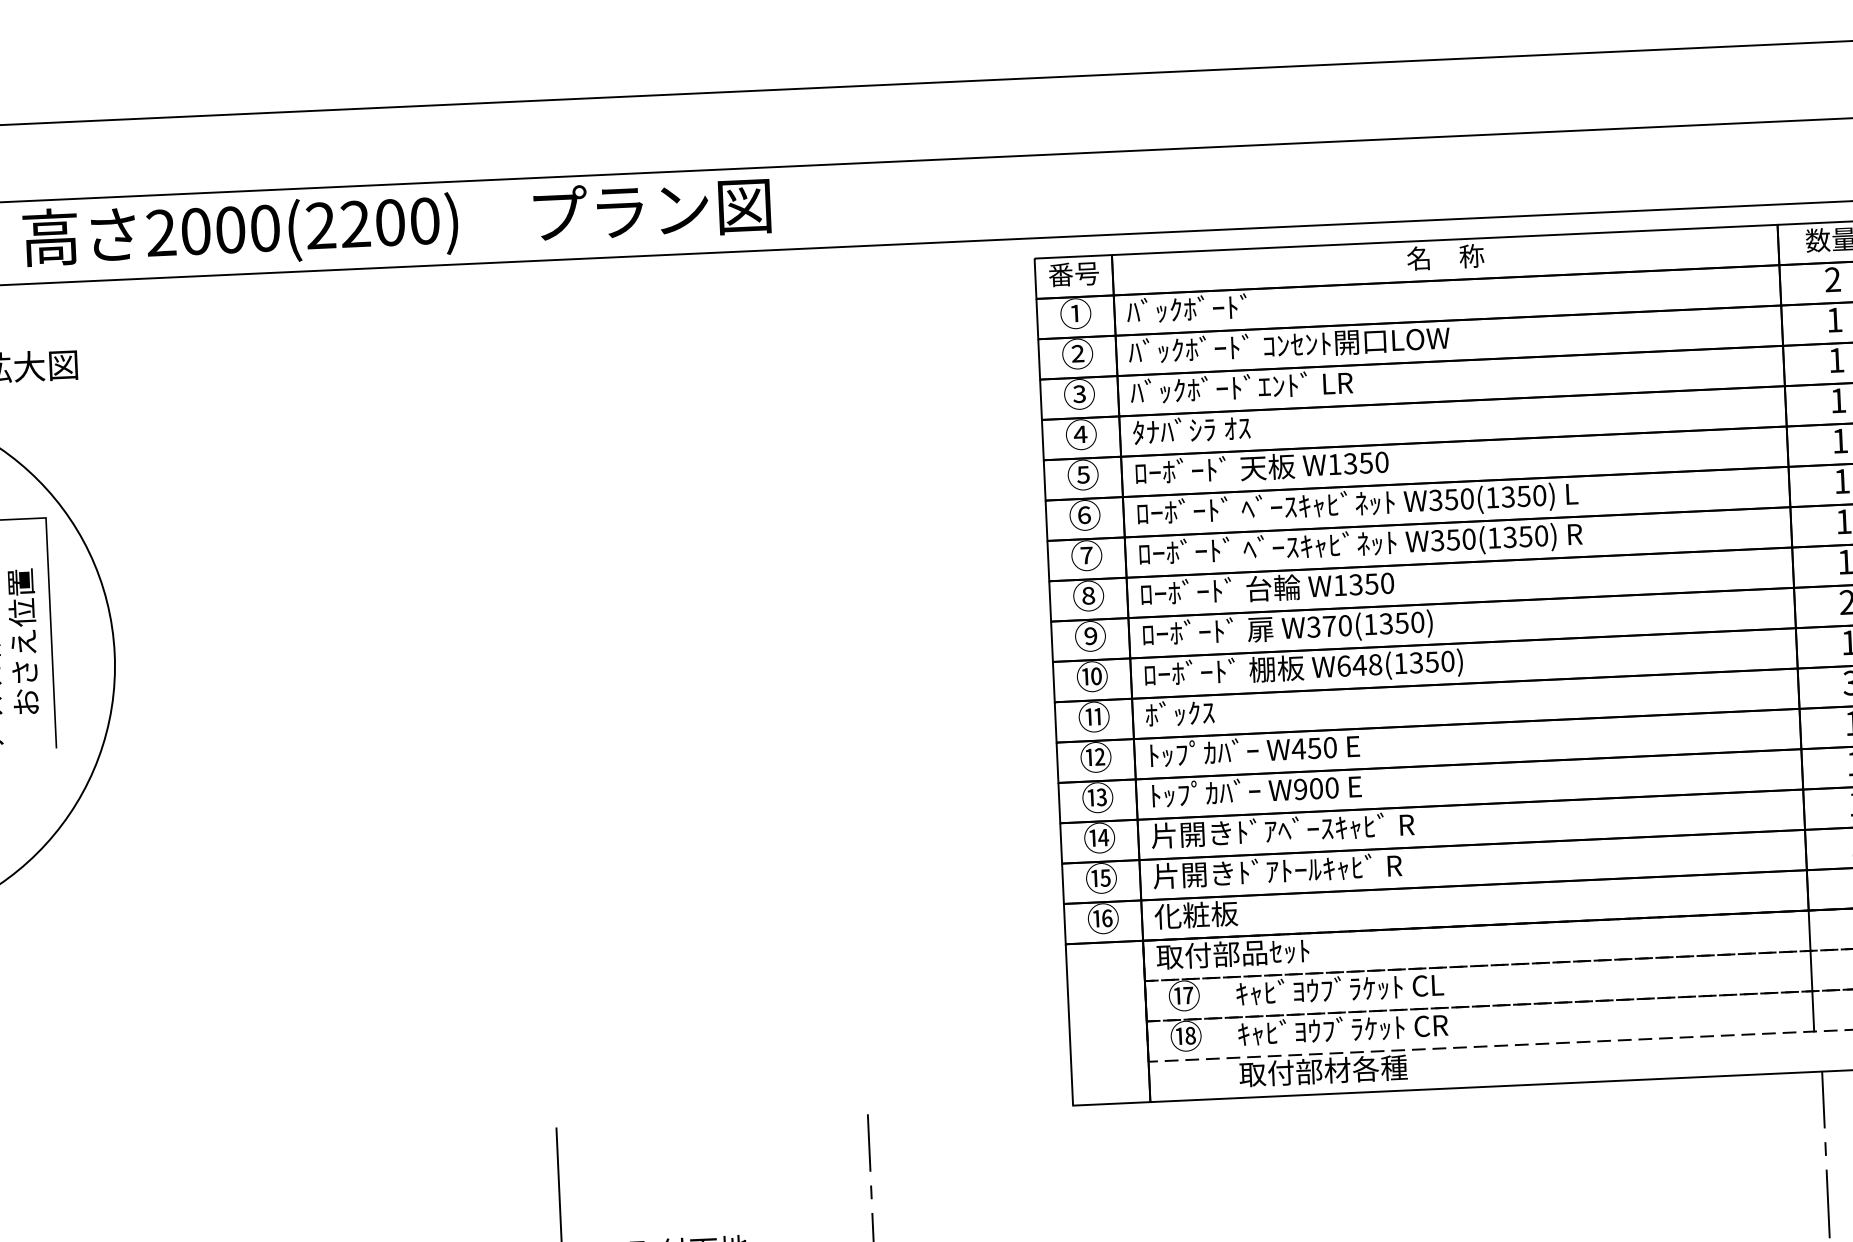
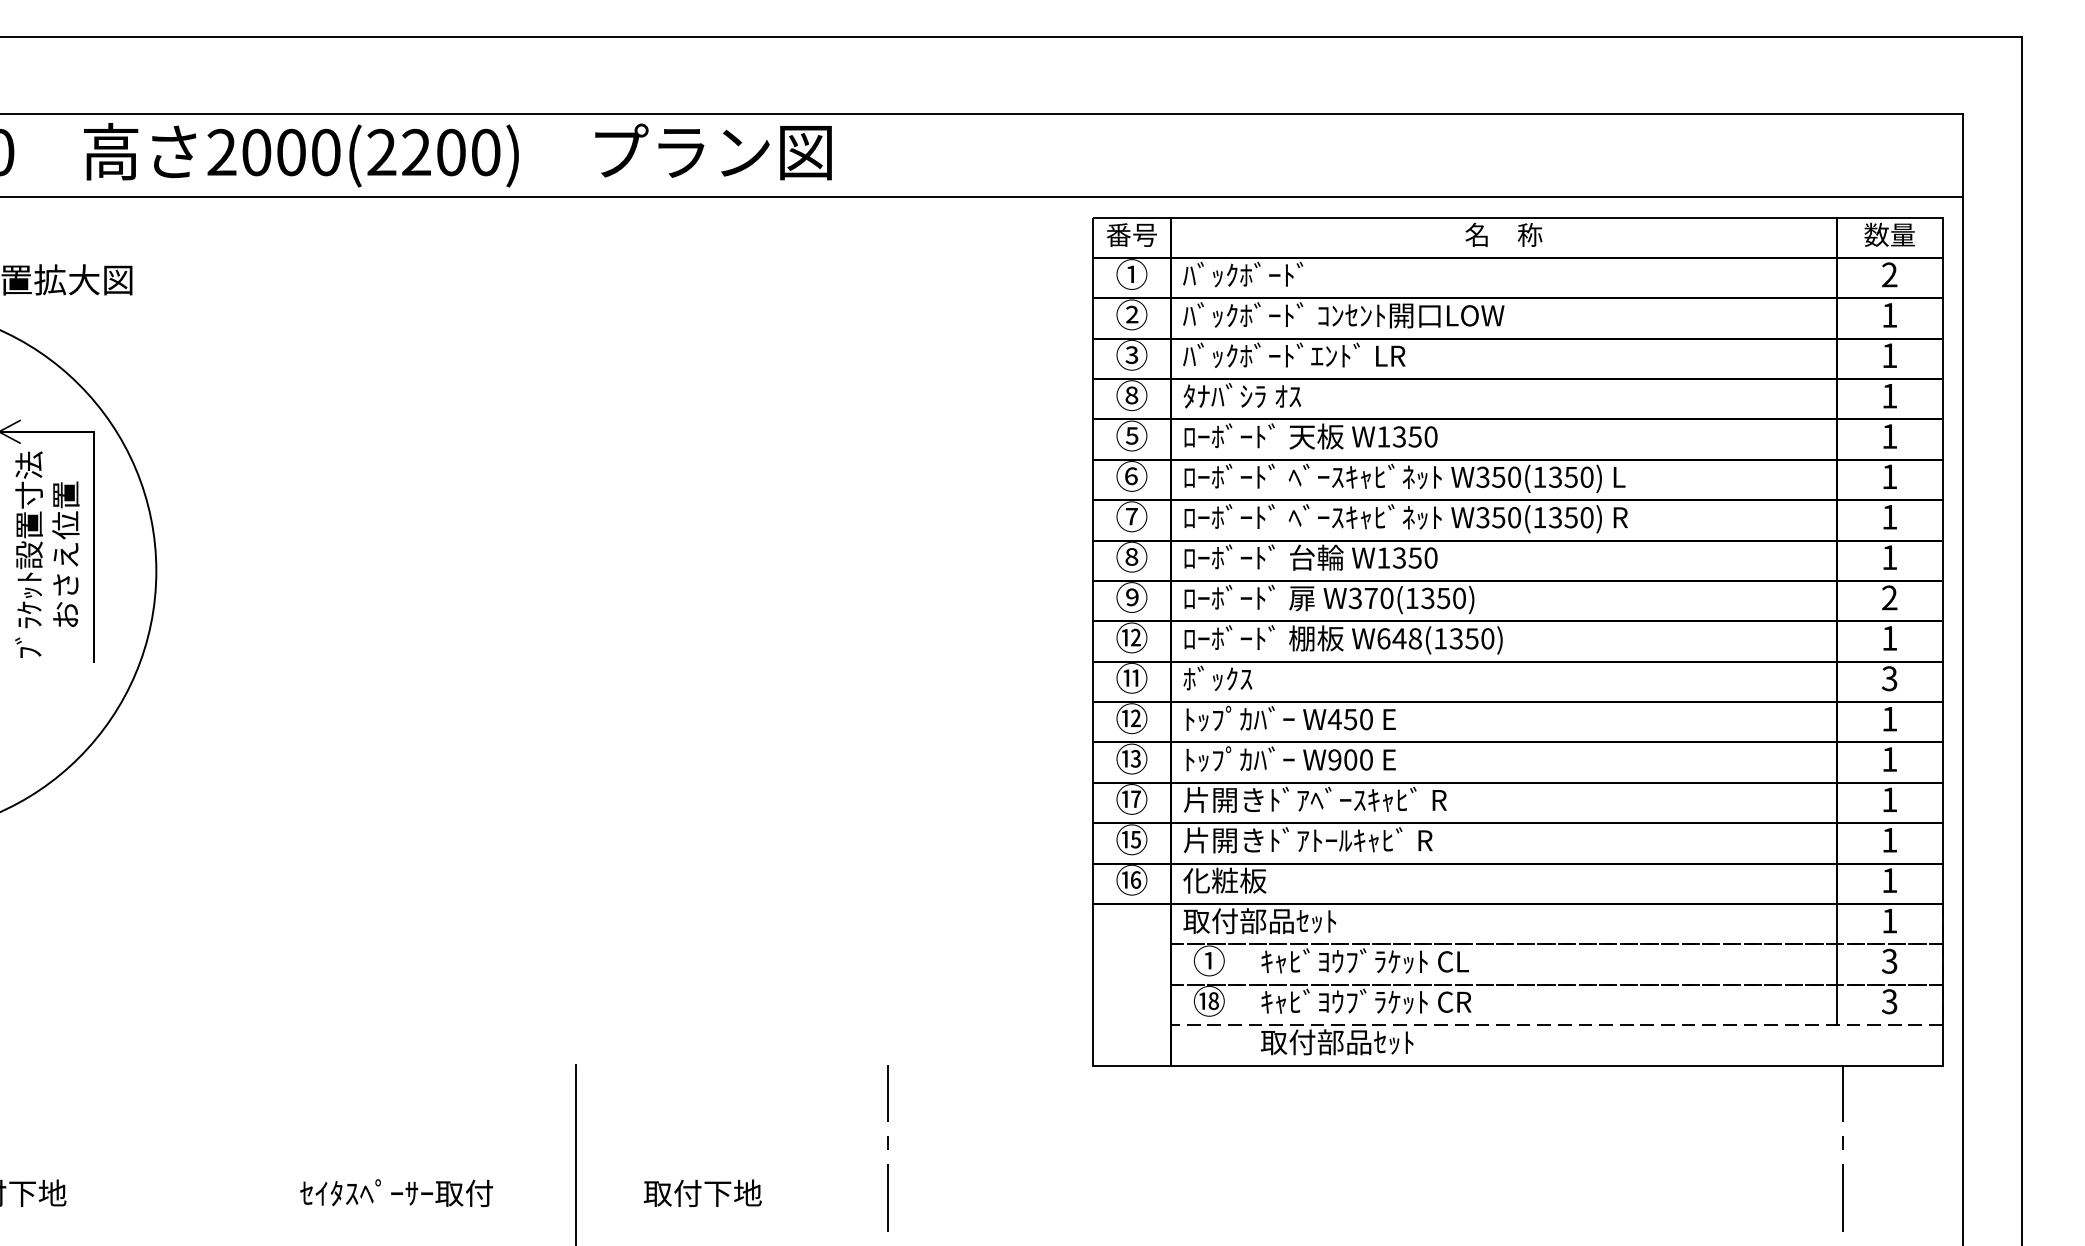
text: (1080, 434) -> (1131, 395), ④ -> ⑧
text: (1095, 676) -> (1135, 637), ⑩ -> ⑫
text: (1103, 836) -> (1135, 798), ⑭ -> ⑰
text: (1183, 995) -> (1208, 960), ⑰ -> ①
text: (1365, 1069) -> (1387, 1042), 取付部材各種 -> 取付部品ｾｯﾄ

